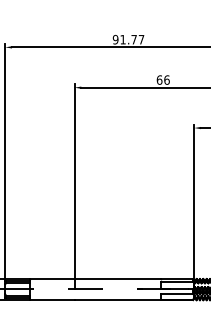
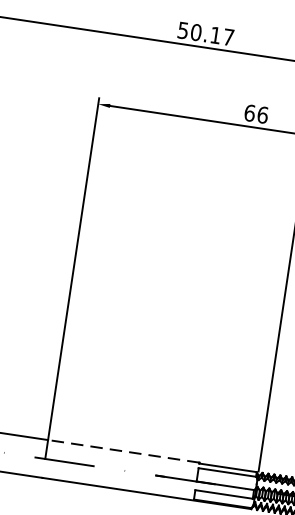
text: (124, 39) -> (198, 32), 91.77 -> 50.17
line: (117, 278) -> (123, 451), solid -> dashed

